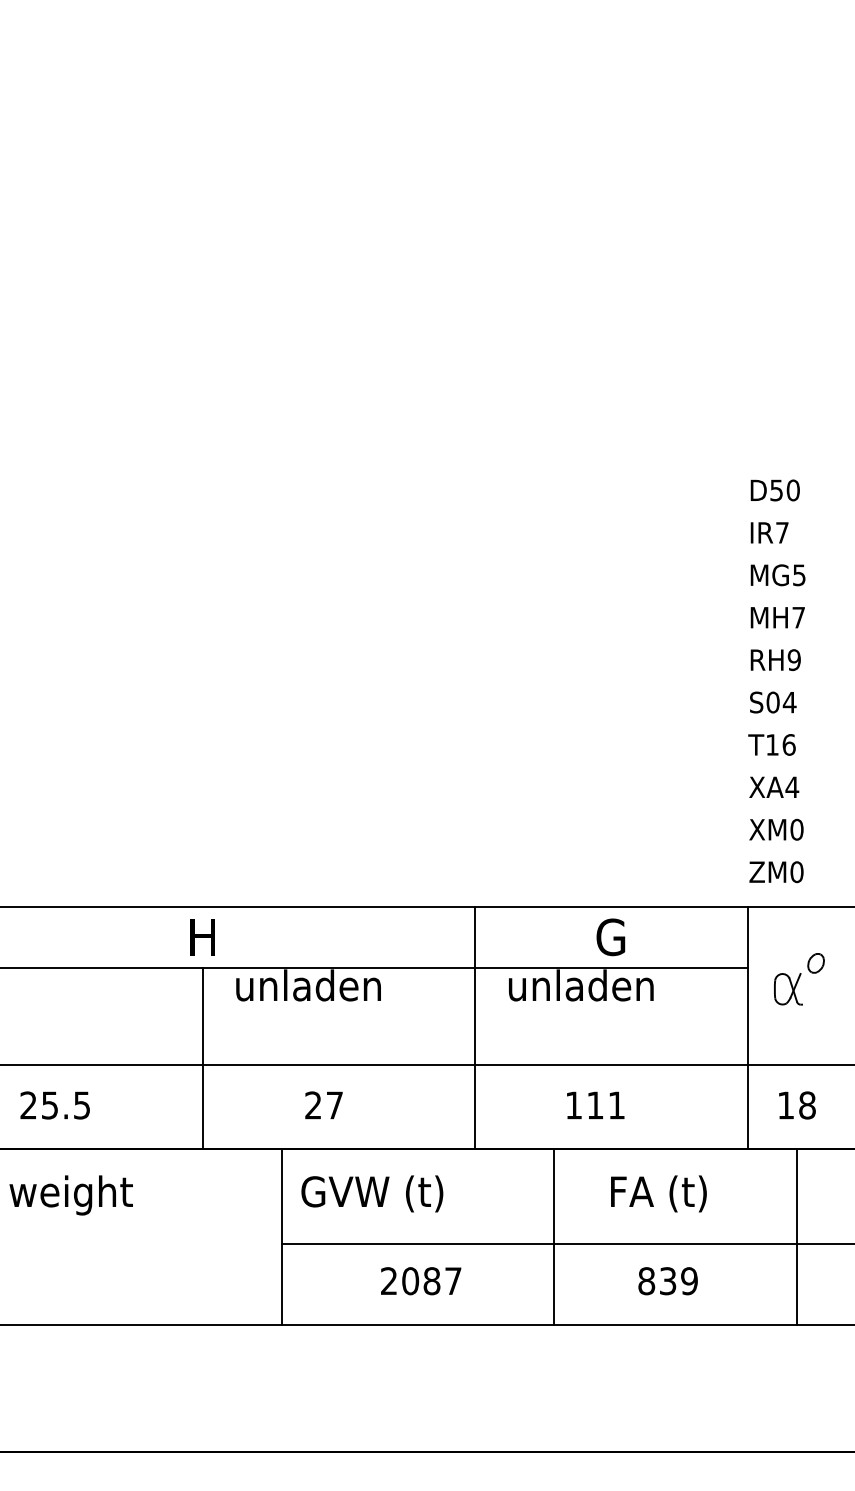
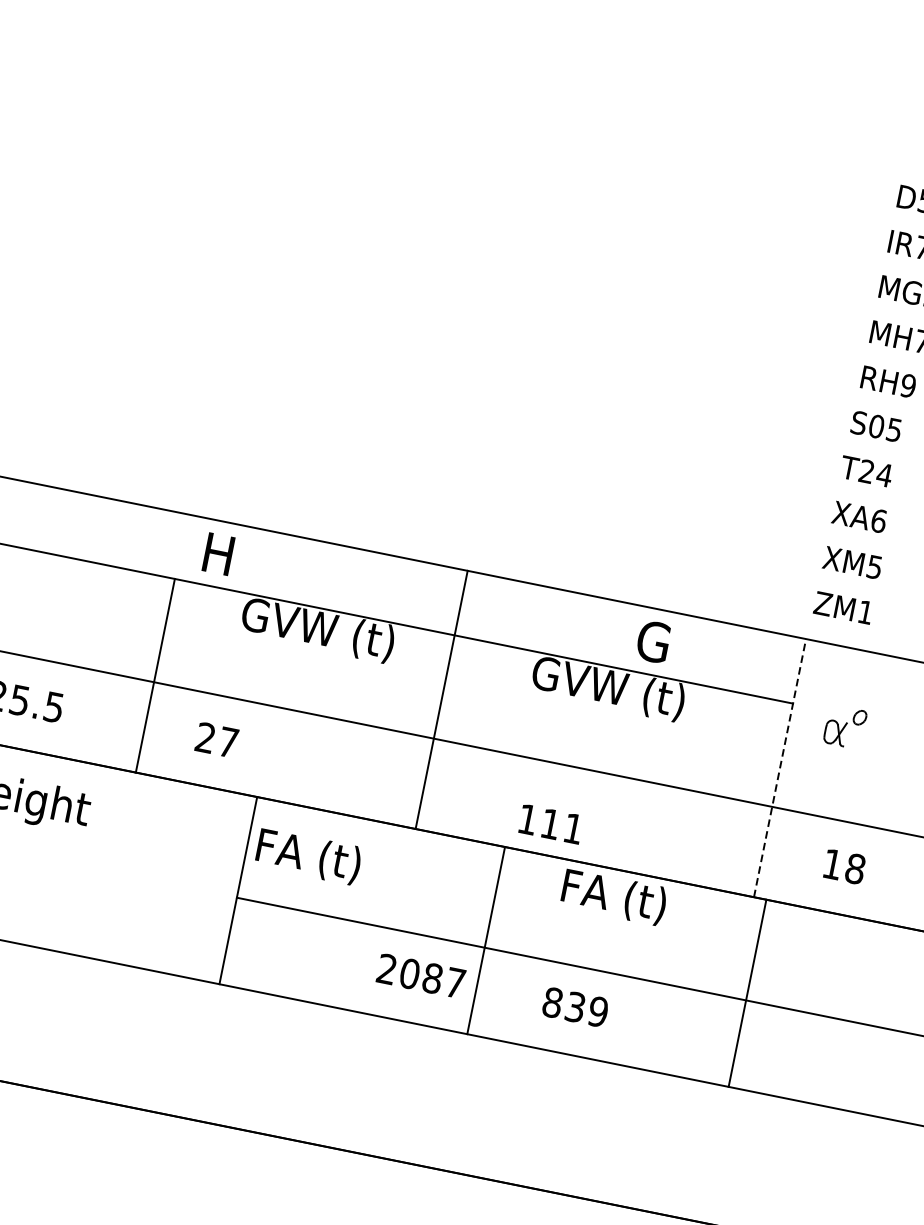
text: (789, 702) -> (894, 430), S04 -> S05
text: (780, 744) -> (875, 472), T16 -> T24
text: (792, 787) -> (879, 521), XA4 -> XA6
text: (796, 829) -> (874, 566), XM0 -> XM5
text: (796, 872) -> (865, 612), ZM0 -> ZM1
part: (799, 979) -> (845, 727), size x0.7
text: (307, 987) -> (319, 630), unladen -> GVW (t)
text: (580, 987) -> (610, 688), unladen -> GVW (t)
line: (748, 1027) -> (780, 767), solid -> dashed
line: (475, 1028) -> (441, 700), moved
line: (202, 1058) -> (155, 675), moved
text: (323, 1105) -> (216, 740), moved
text: (595, 1105) -> (550, 824), moved
text: (797, 1105) -> (844, 866), moved
text: (367, 1193) -> (339, 862), GVW (t) -> FA (t)
text: (658, 1193) -> (613, 896), moved
line: (554, 1237) -> (486, 940), moved
line: (796, 1237) -> (747, 993), moved
text: (421, 1281) -> (421, 976), moved
text: (667, 1281) -> (574, 1007), moved

